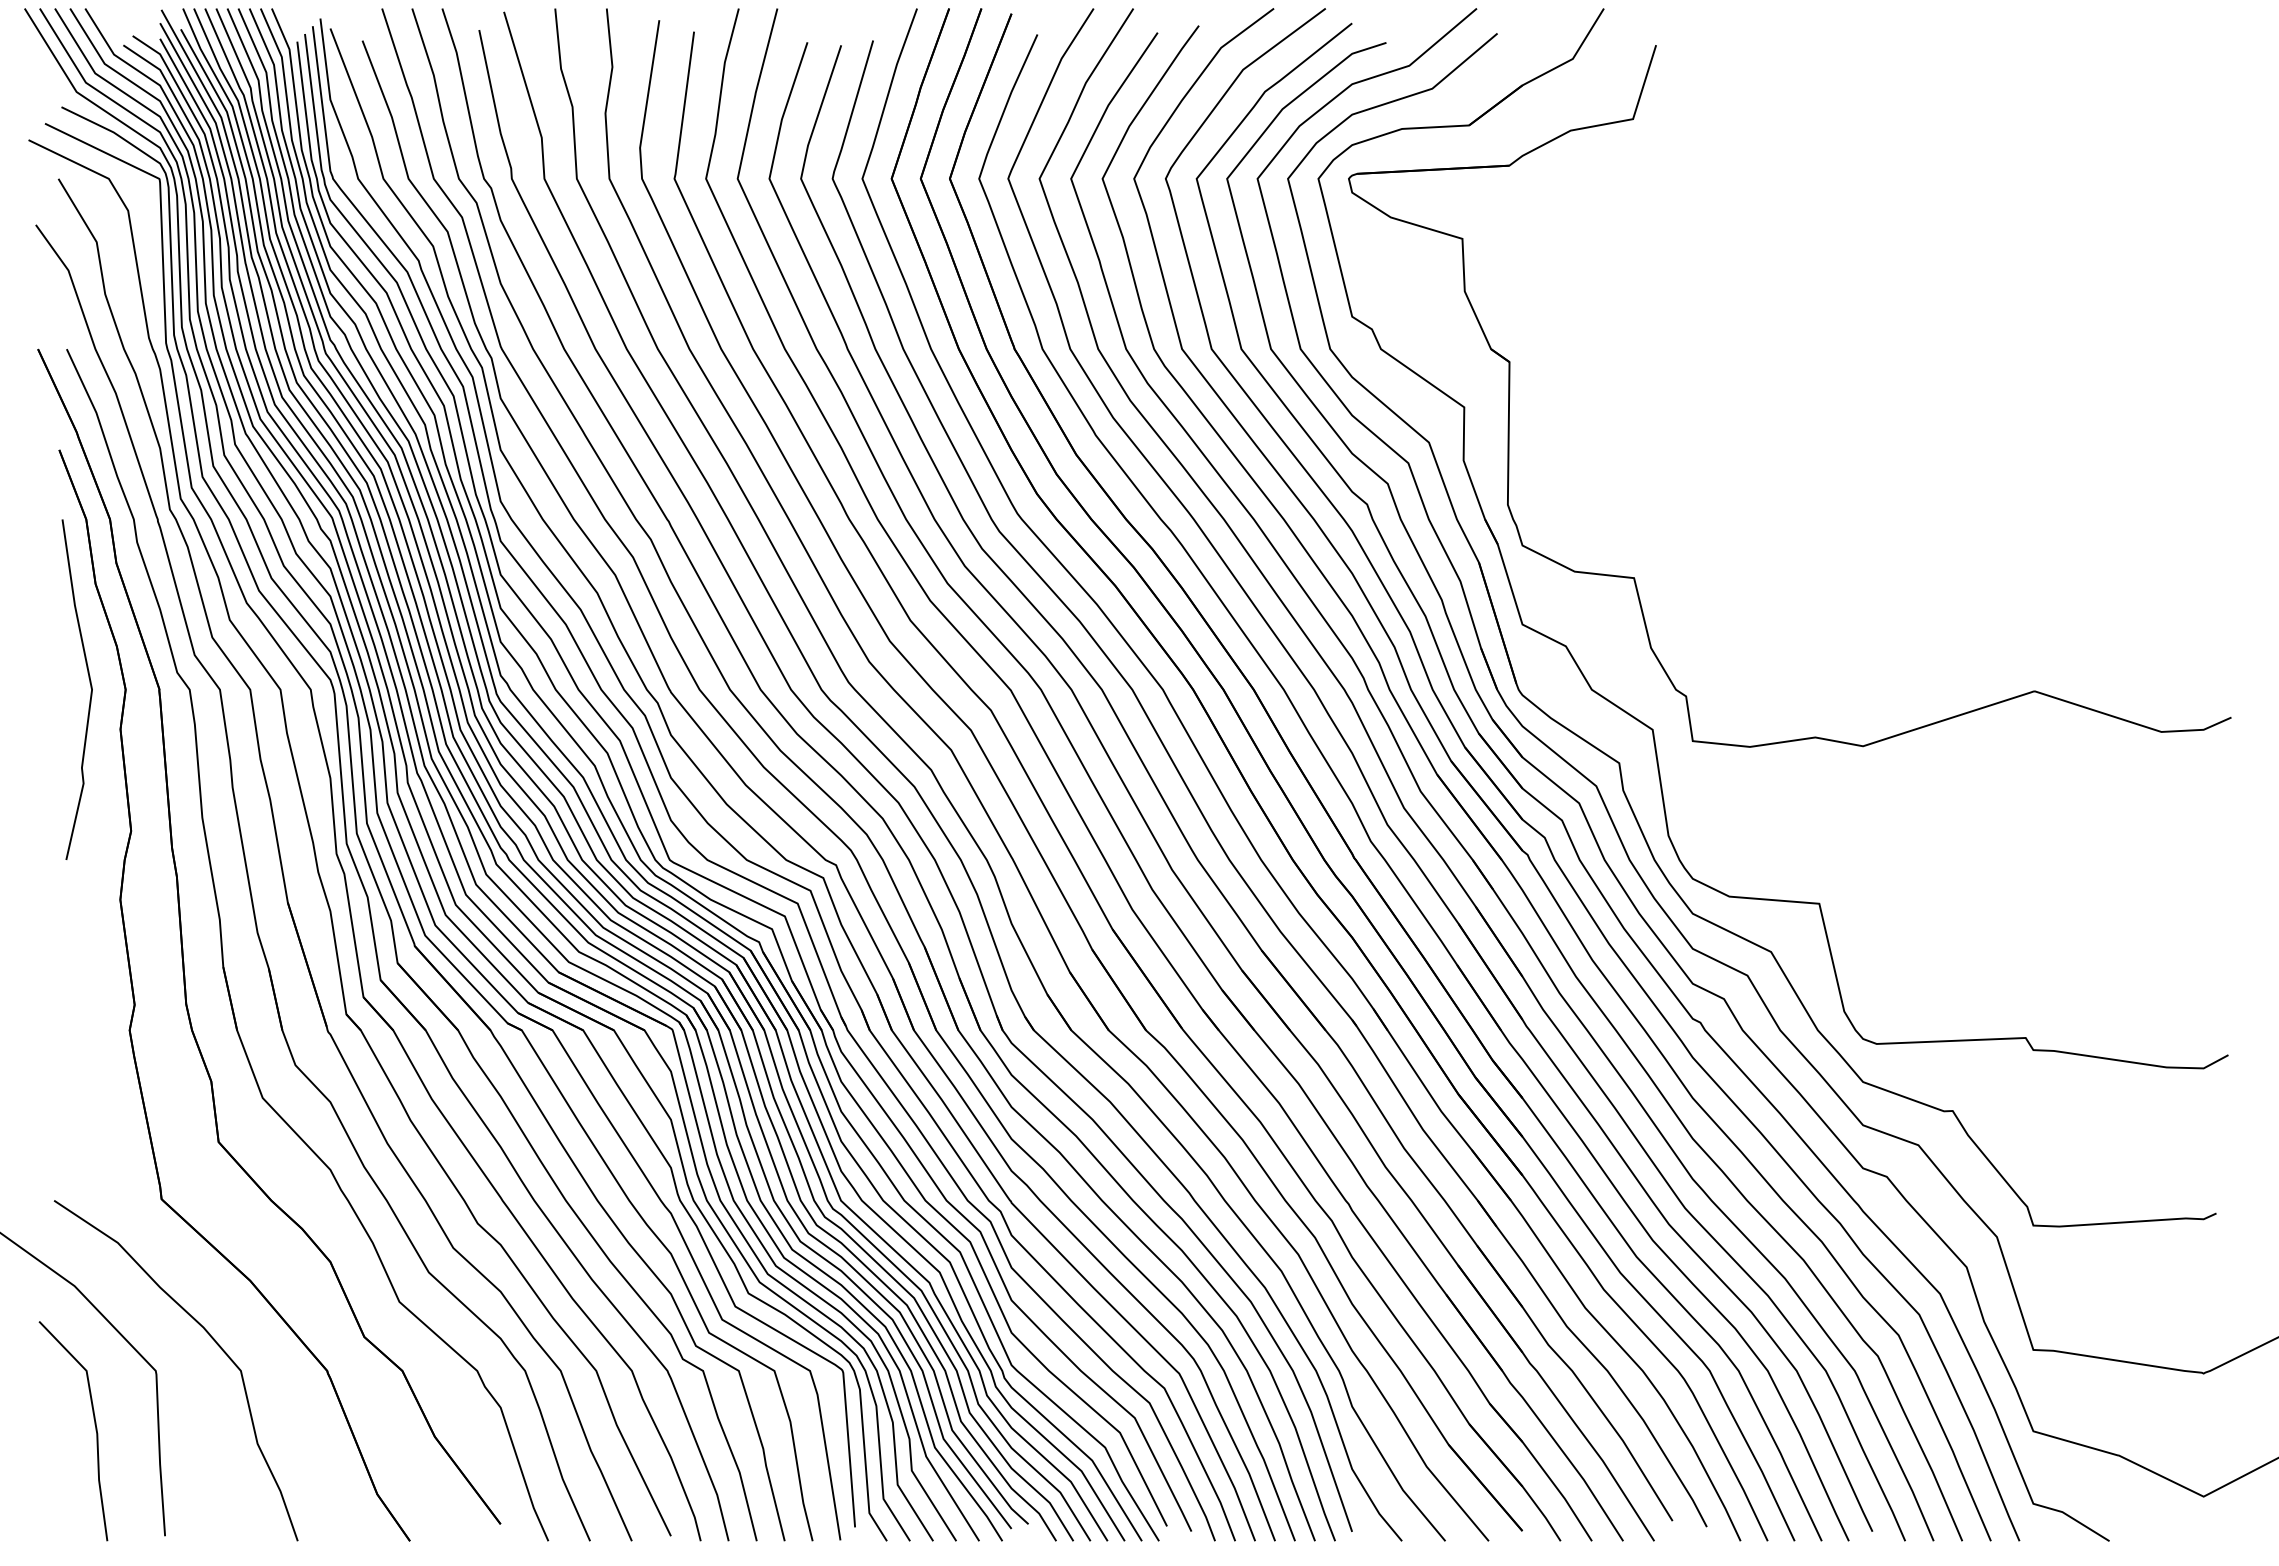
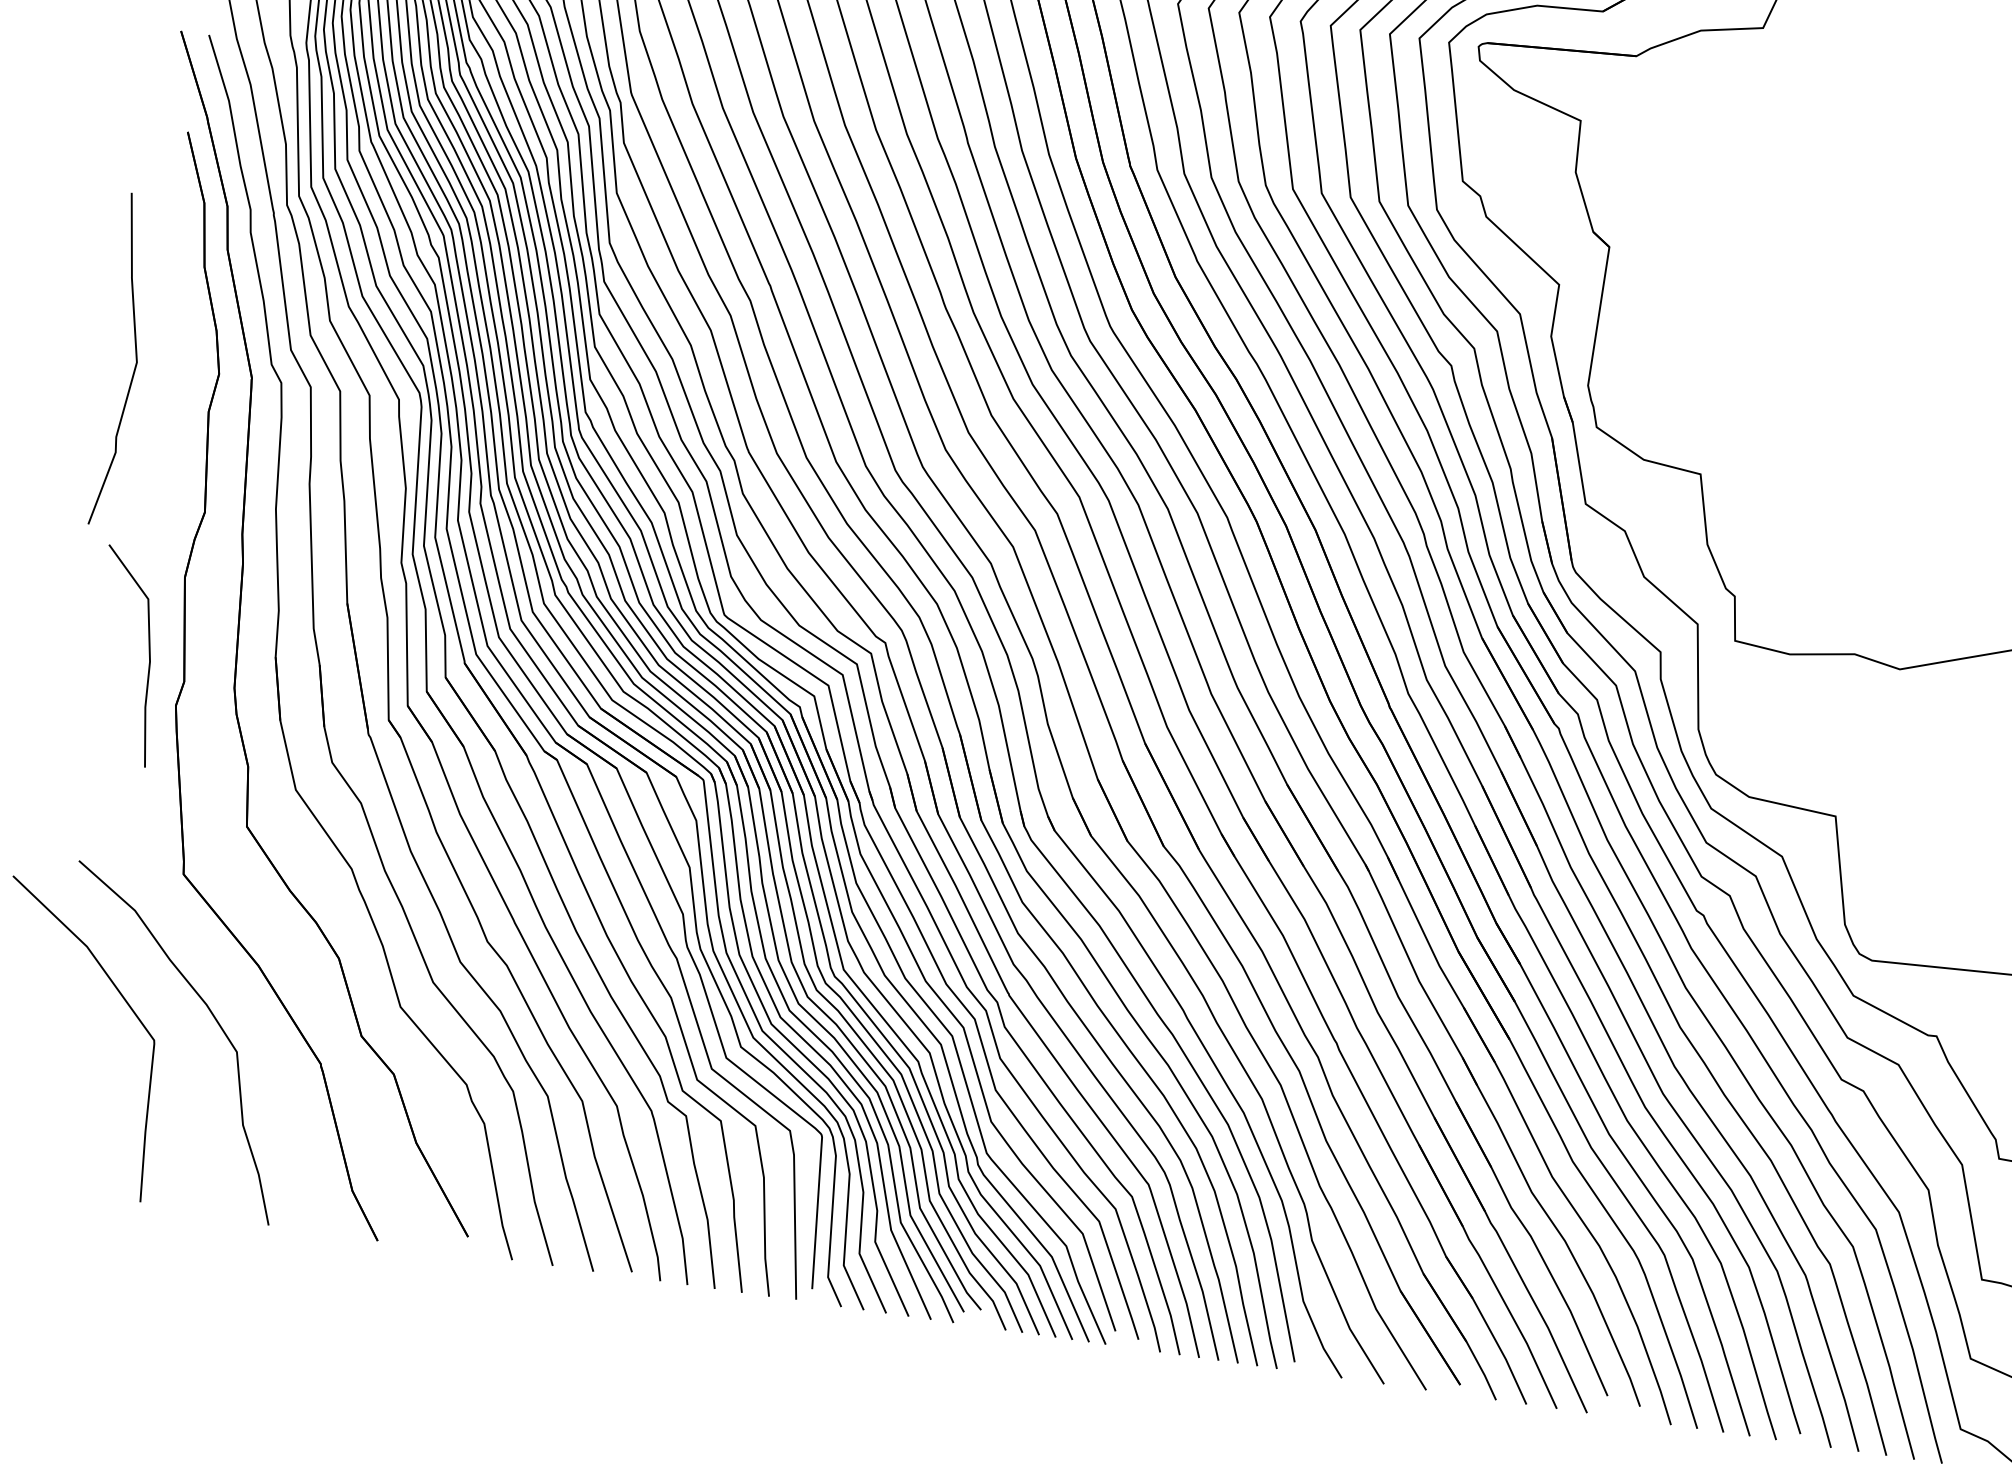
curve: (90, 688) -> (135, 361), moved
line: (95, 1430) -> (148, 658), moved

